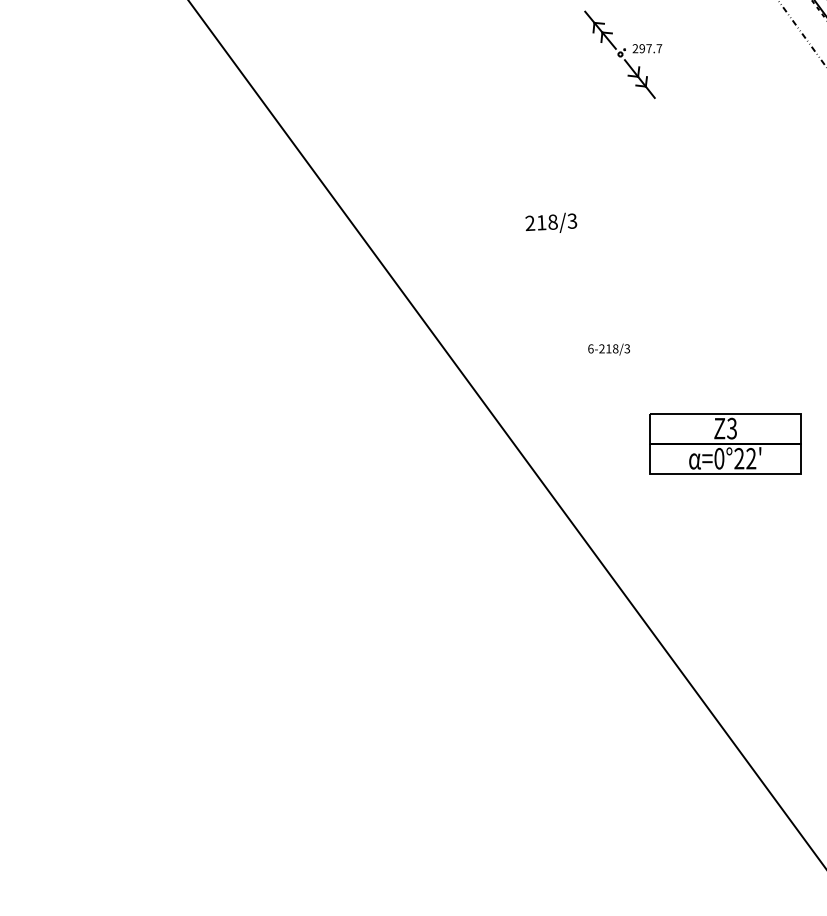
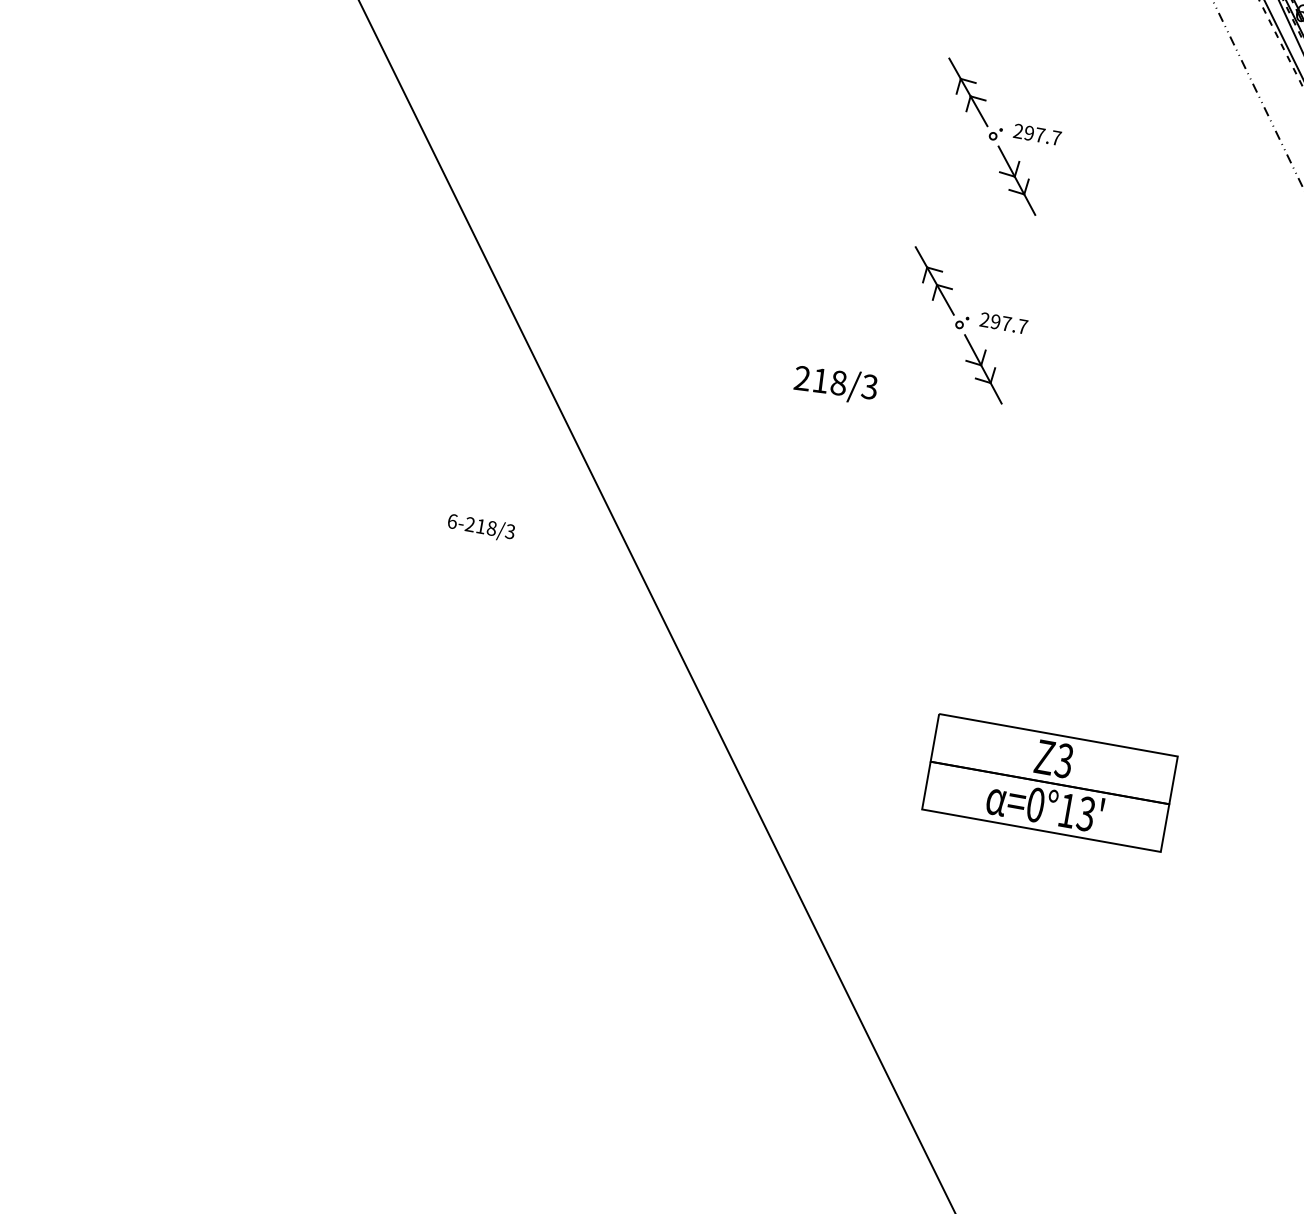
part: (623, 173) -> (964, 325), added
text: (608, 349) -> (480, 527), moved
text: (745, 458) -> (1077, 811), =0°22' -> =0°13'

